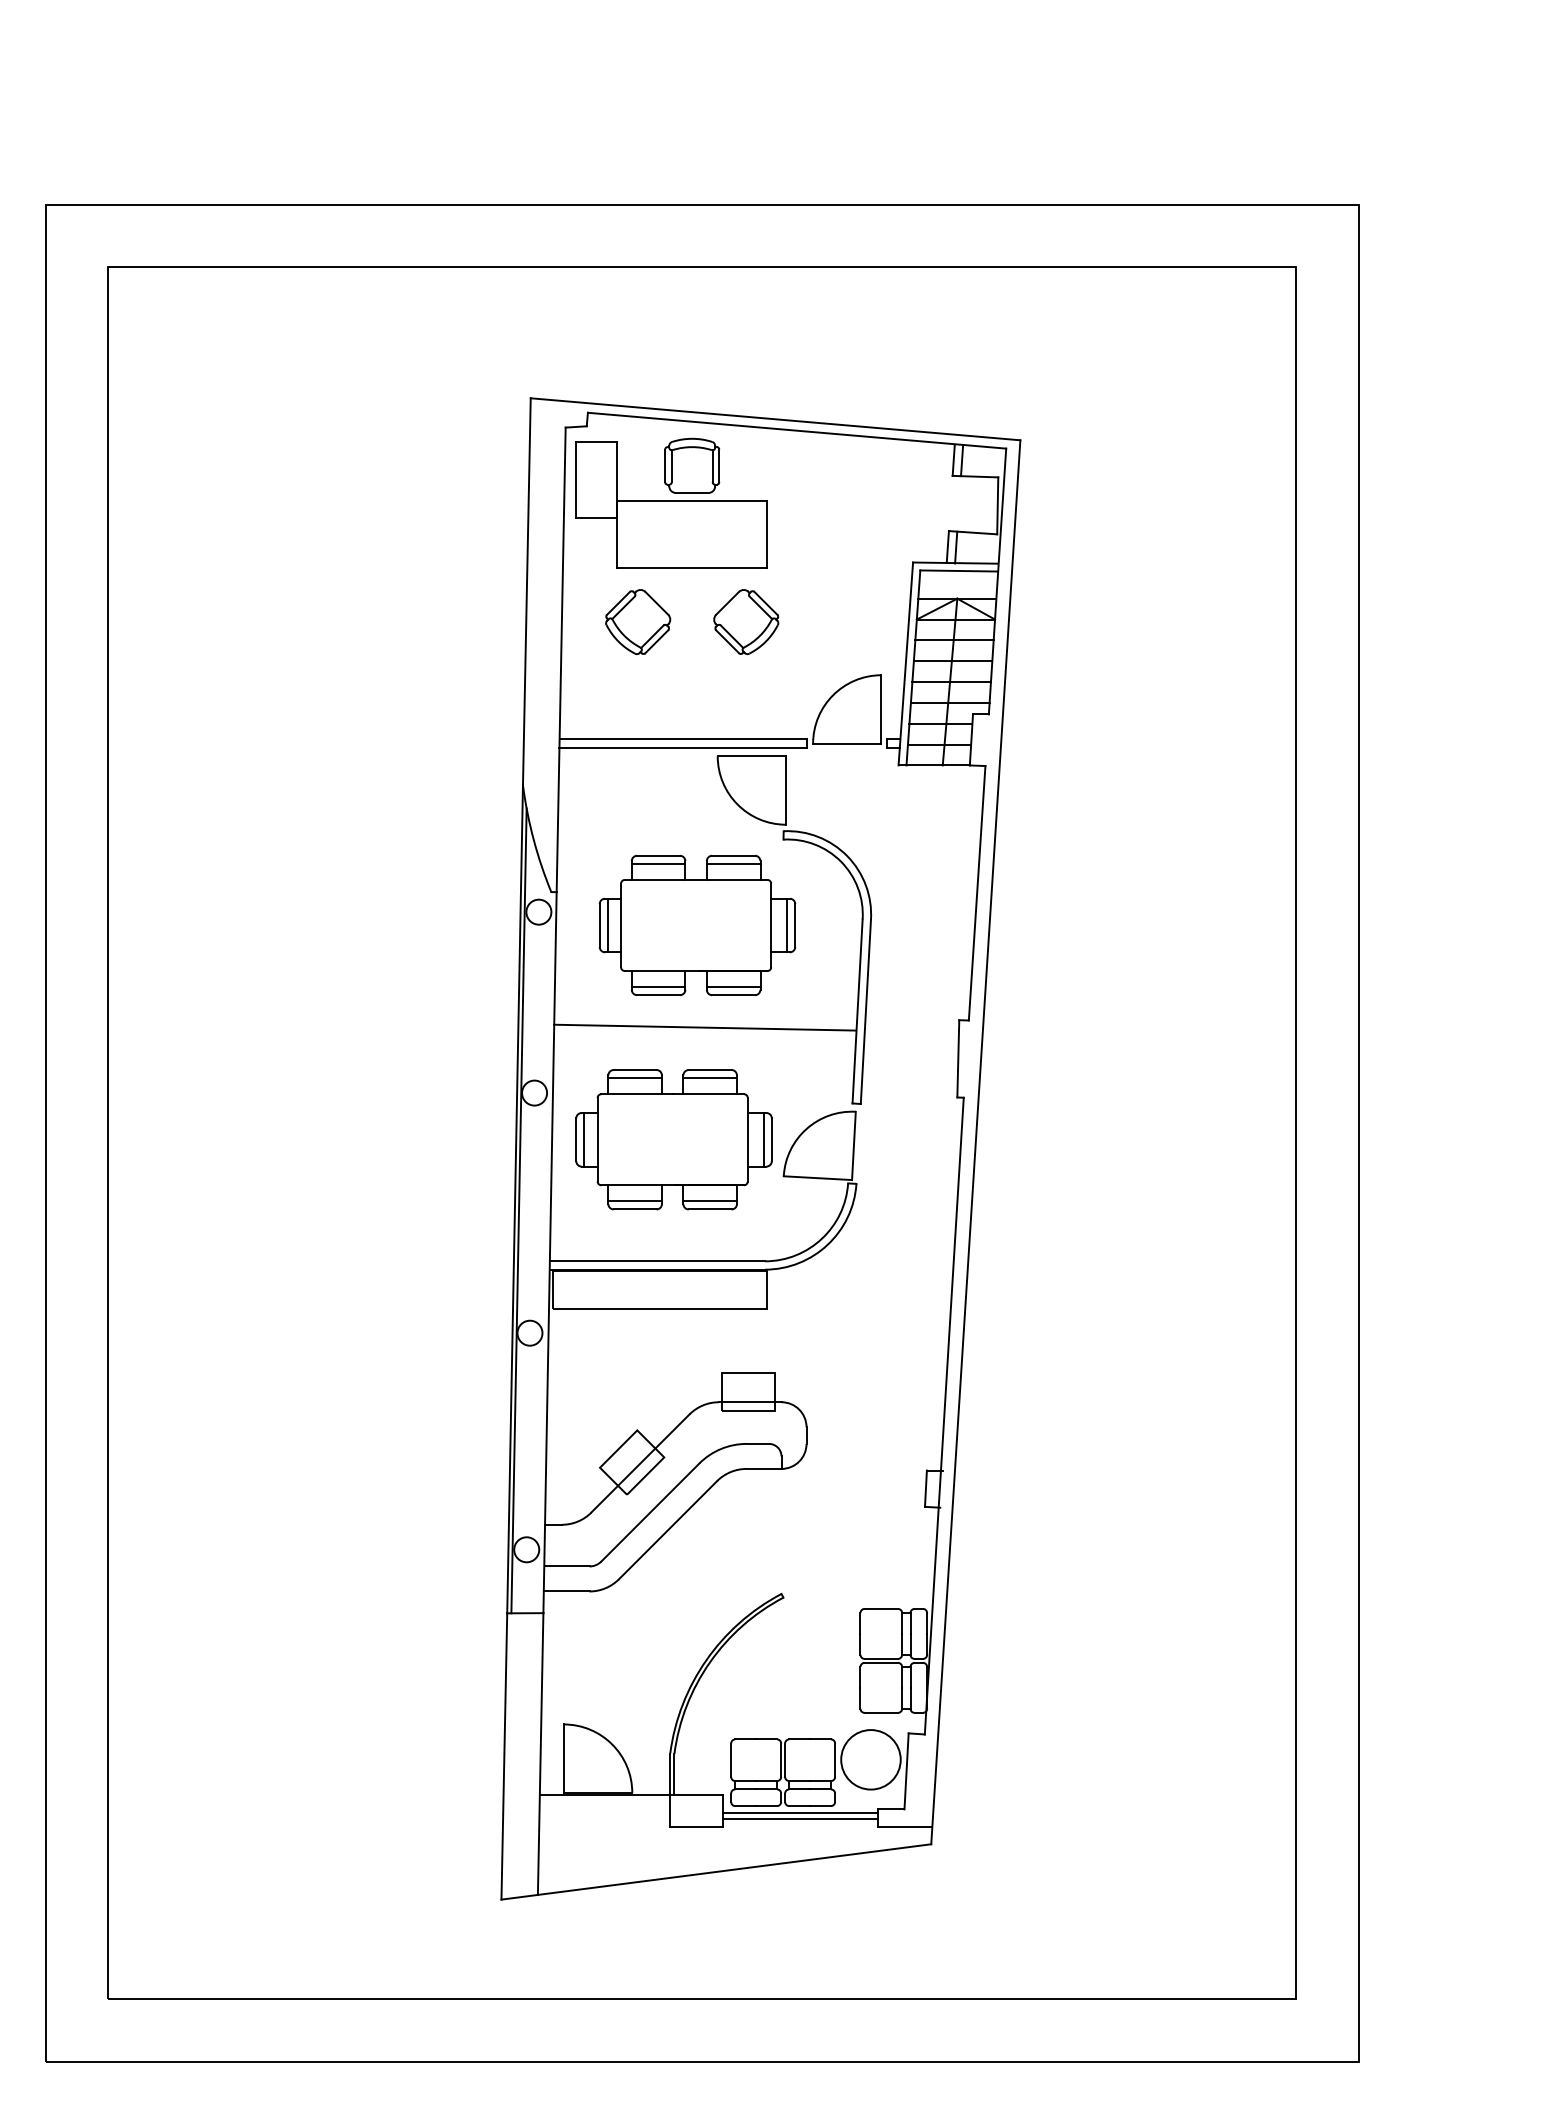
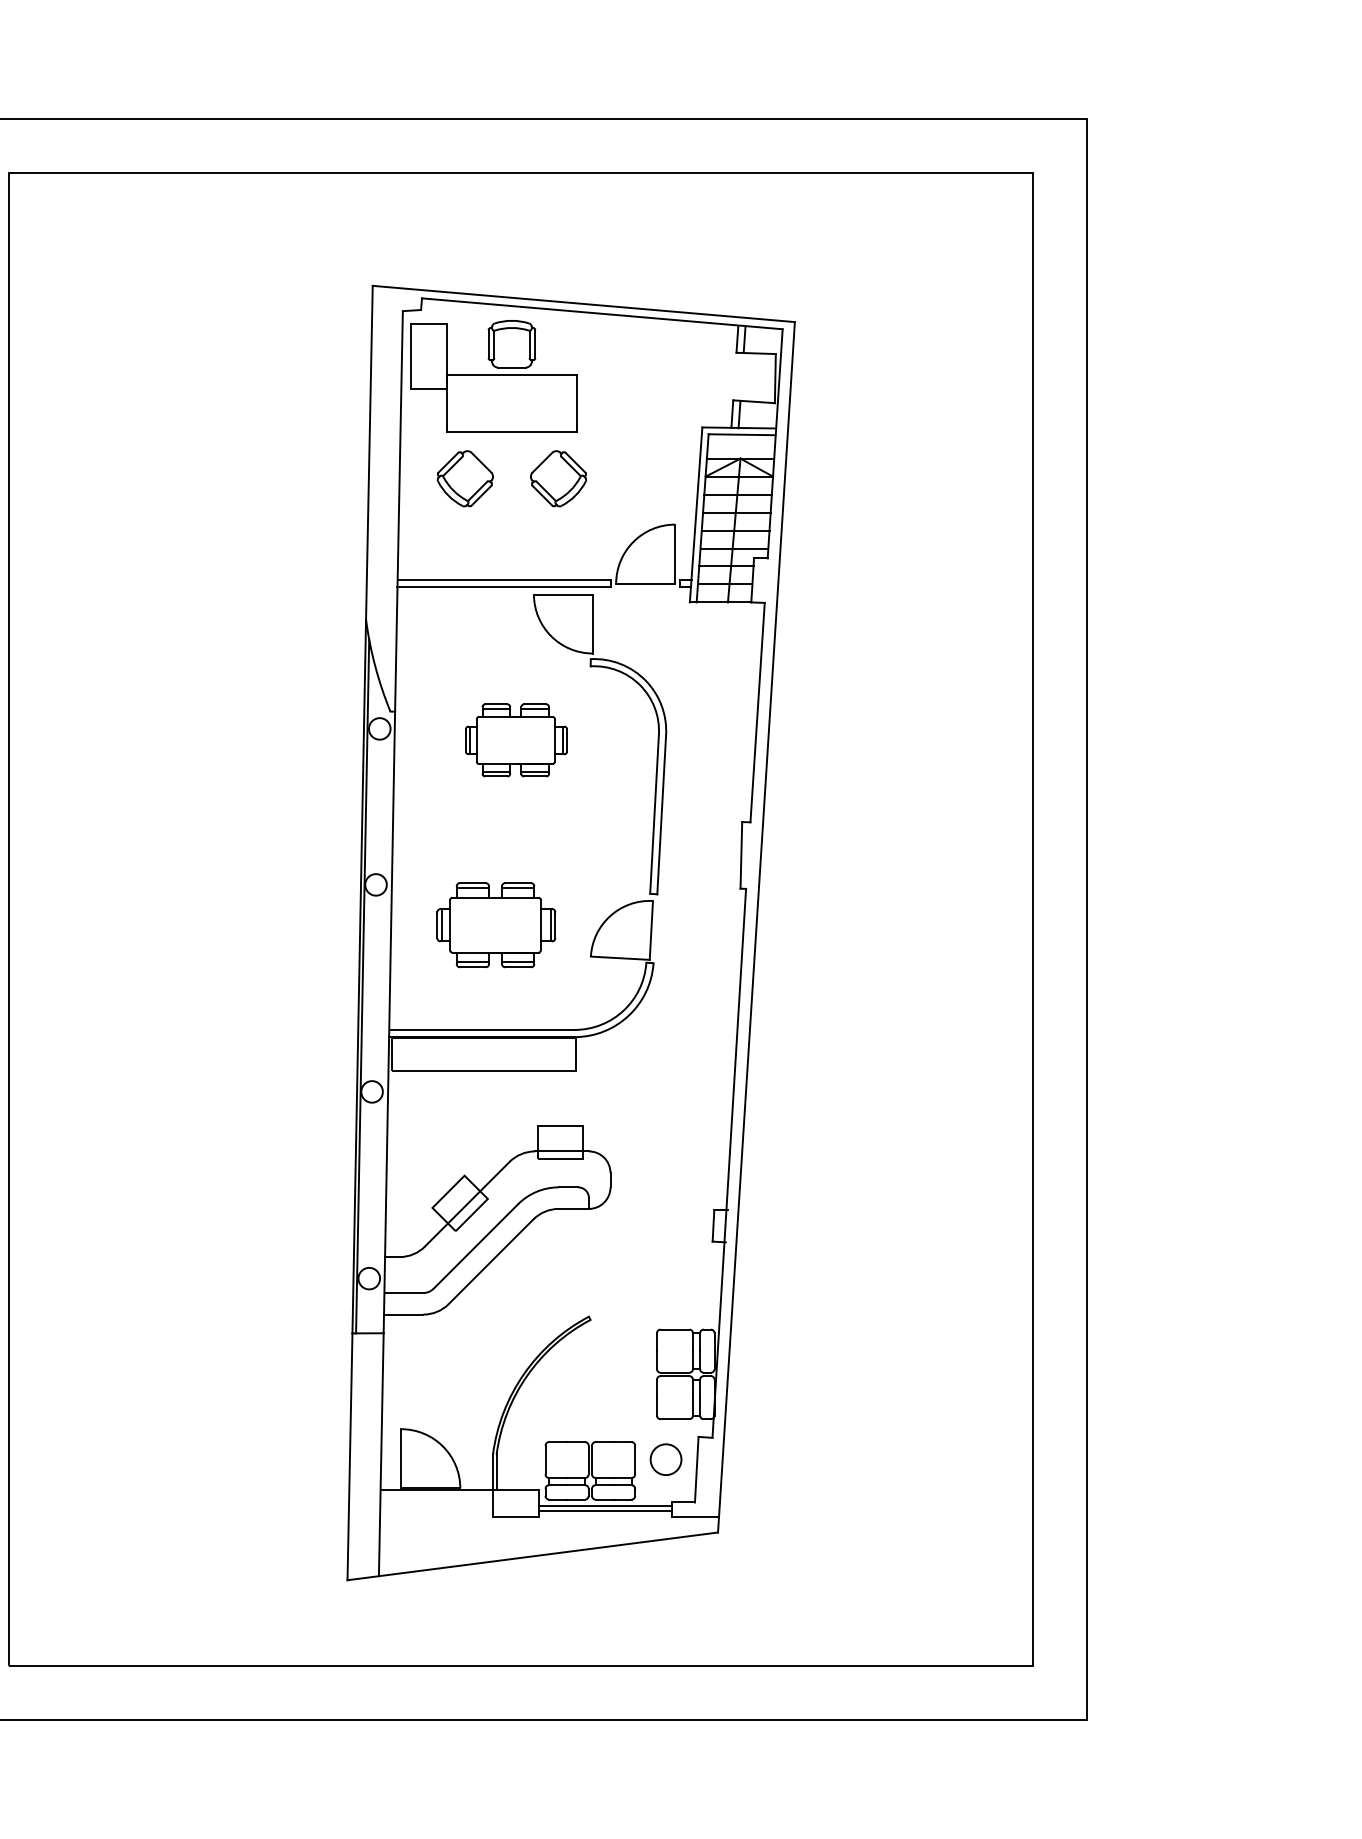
part: (697, 925) -> (516, 740), size x0.6
line: (704, 1026) -> (522, 827), removed
part: (674, 1140) -> (496, 925), size x0.7
circle: (870, 1759) -> (665, 1459), size x0.6

